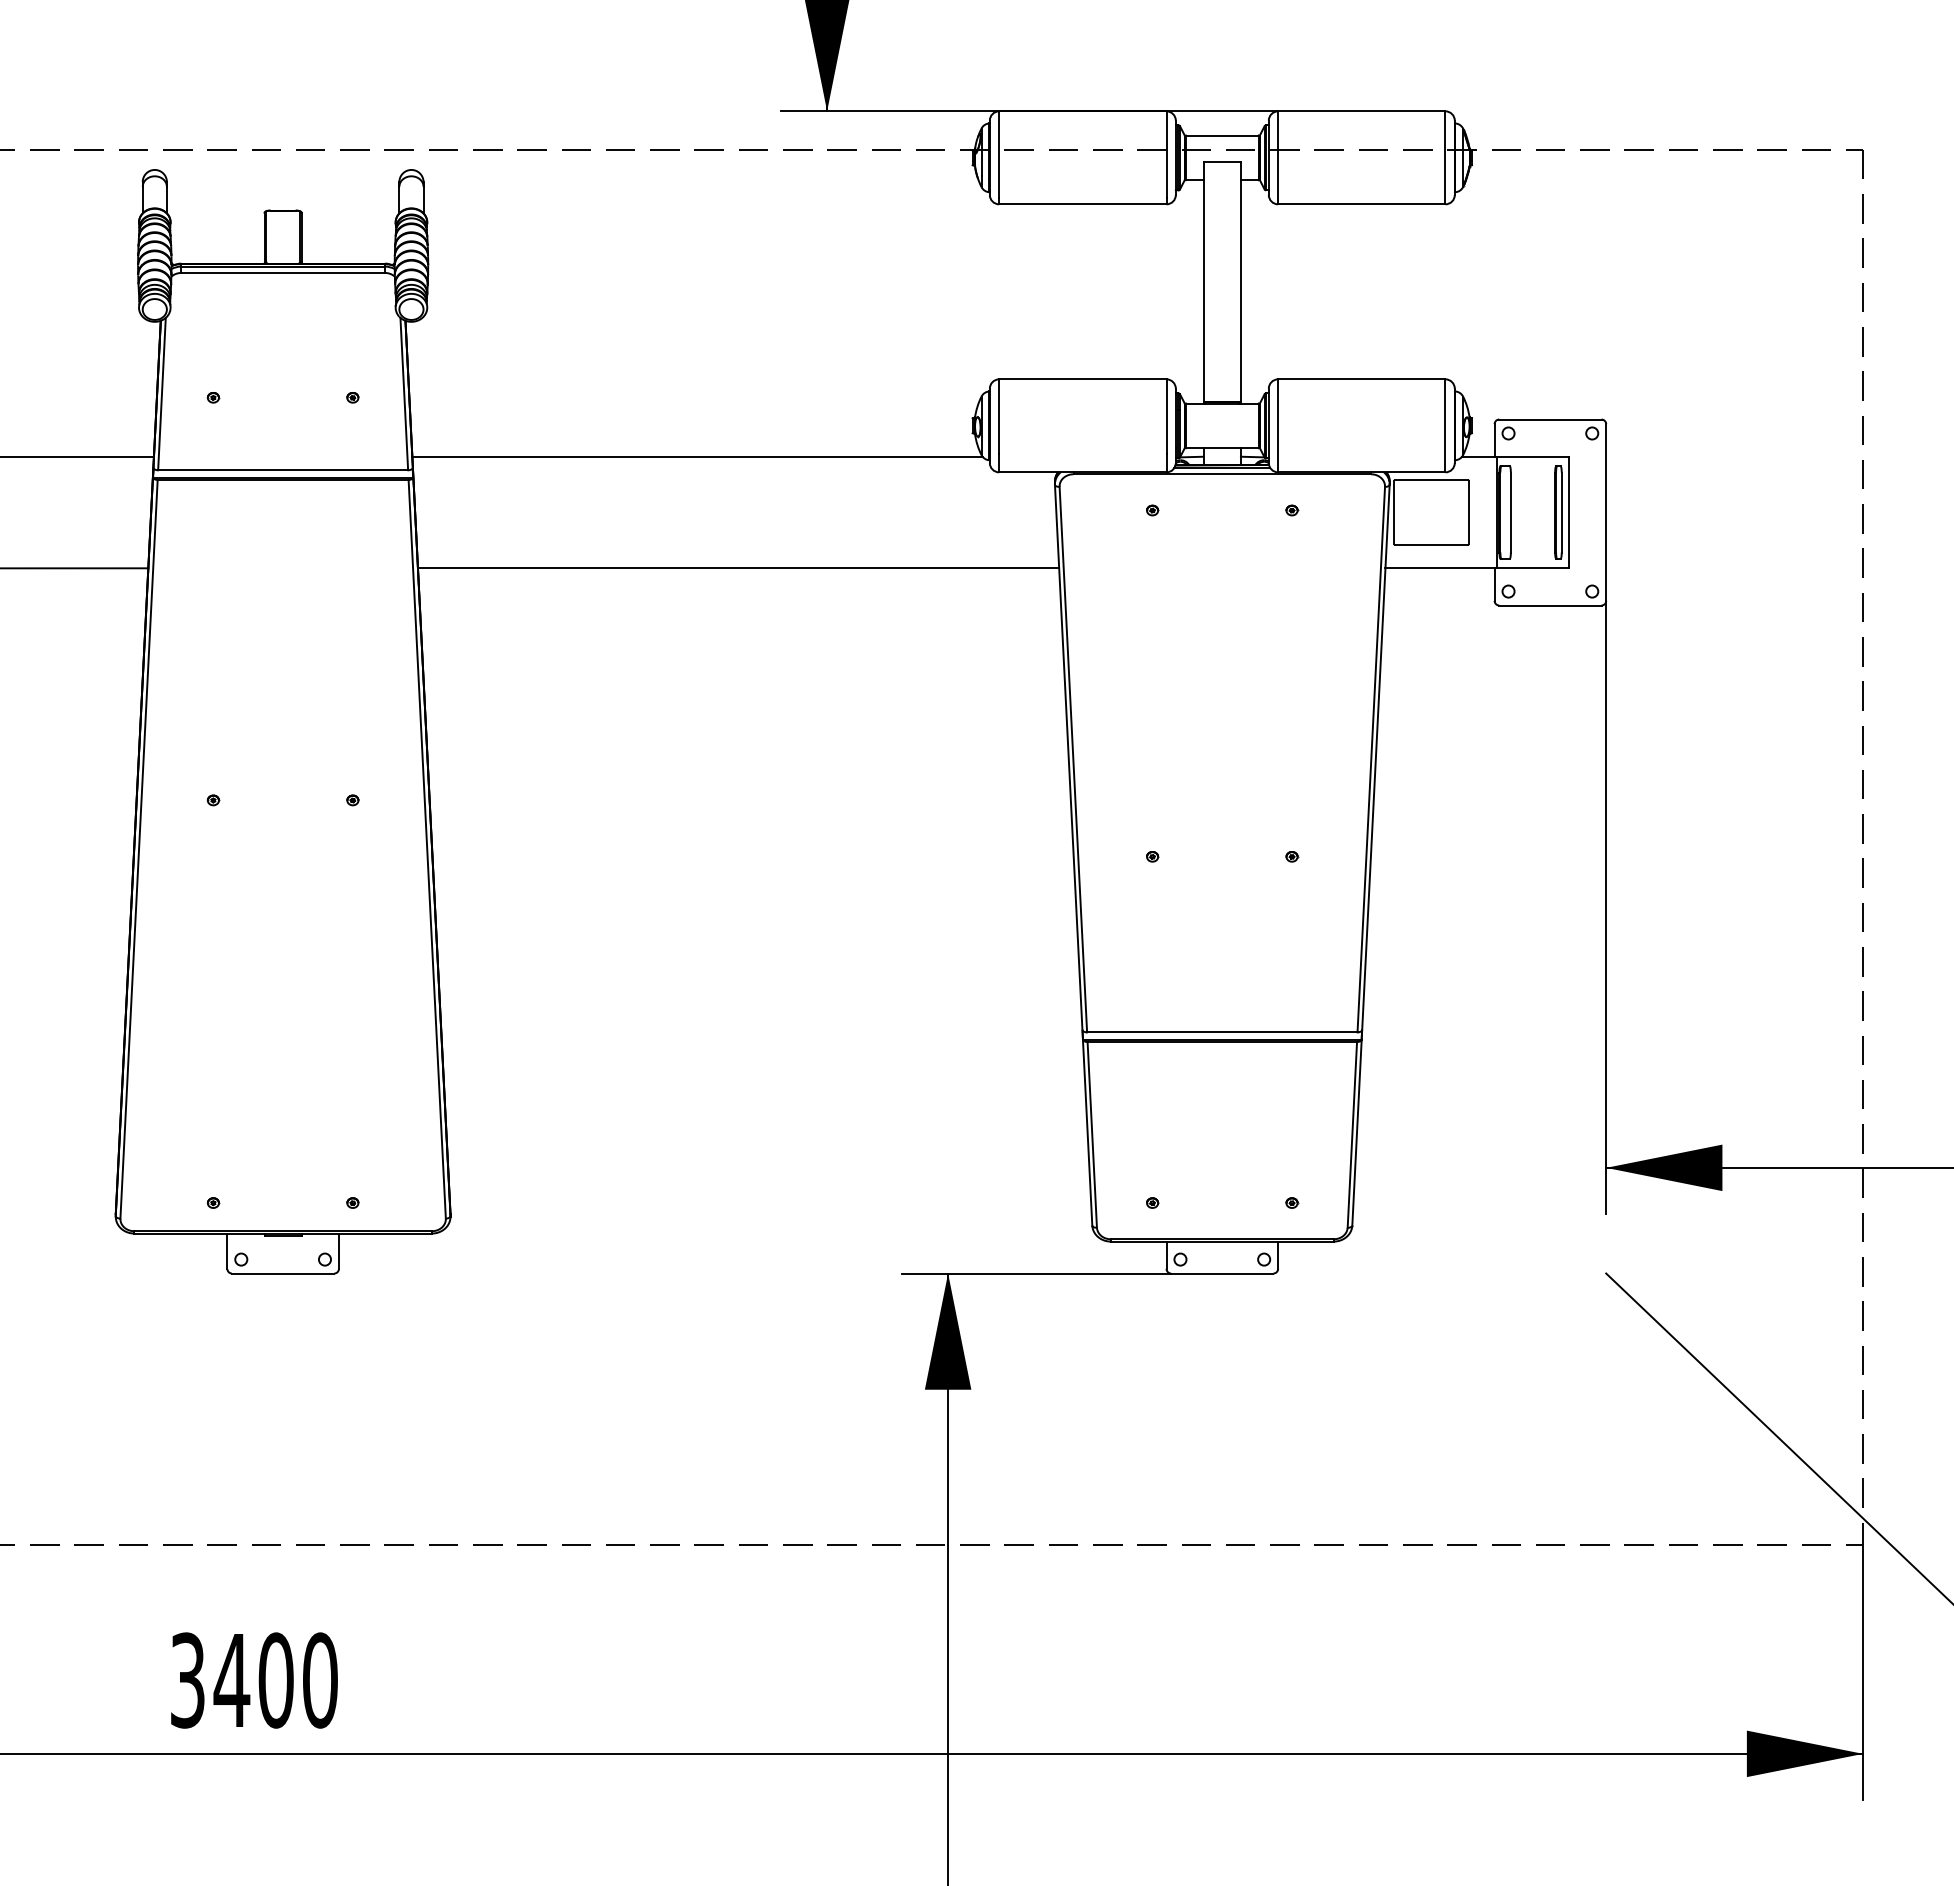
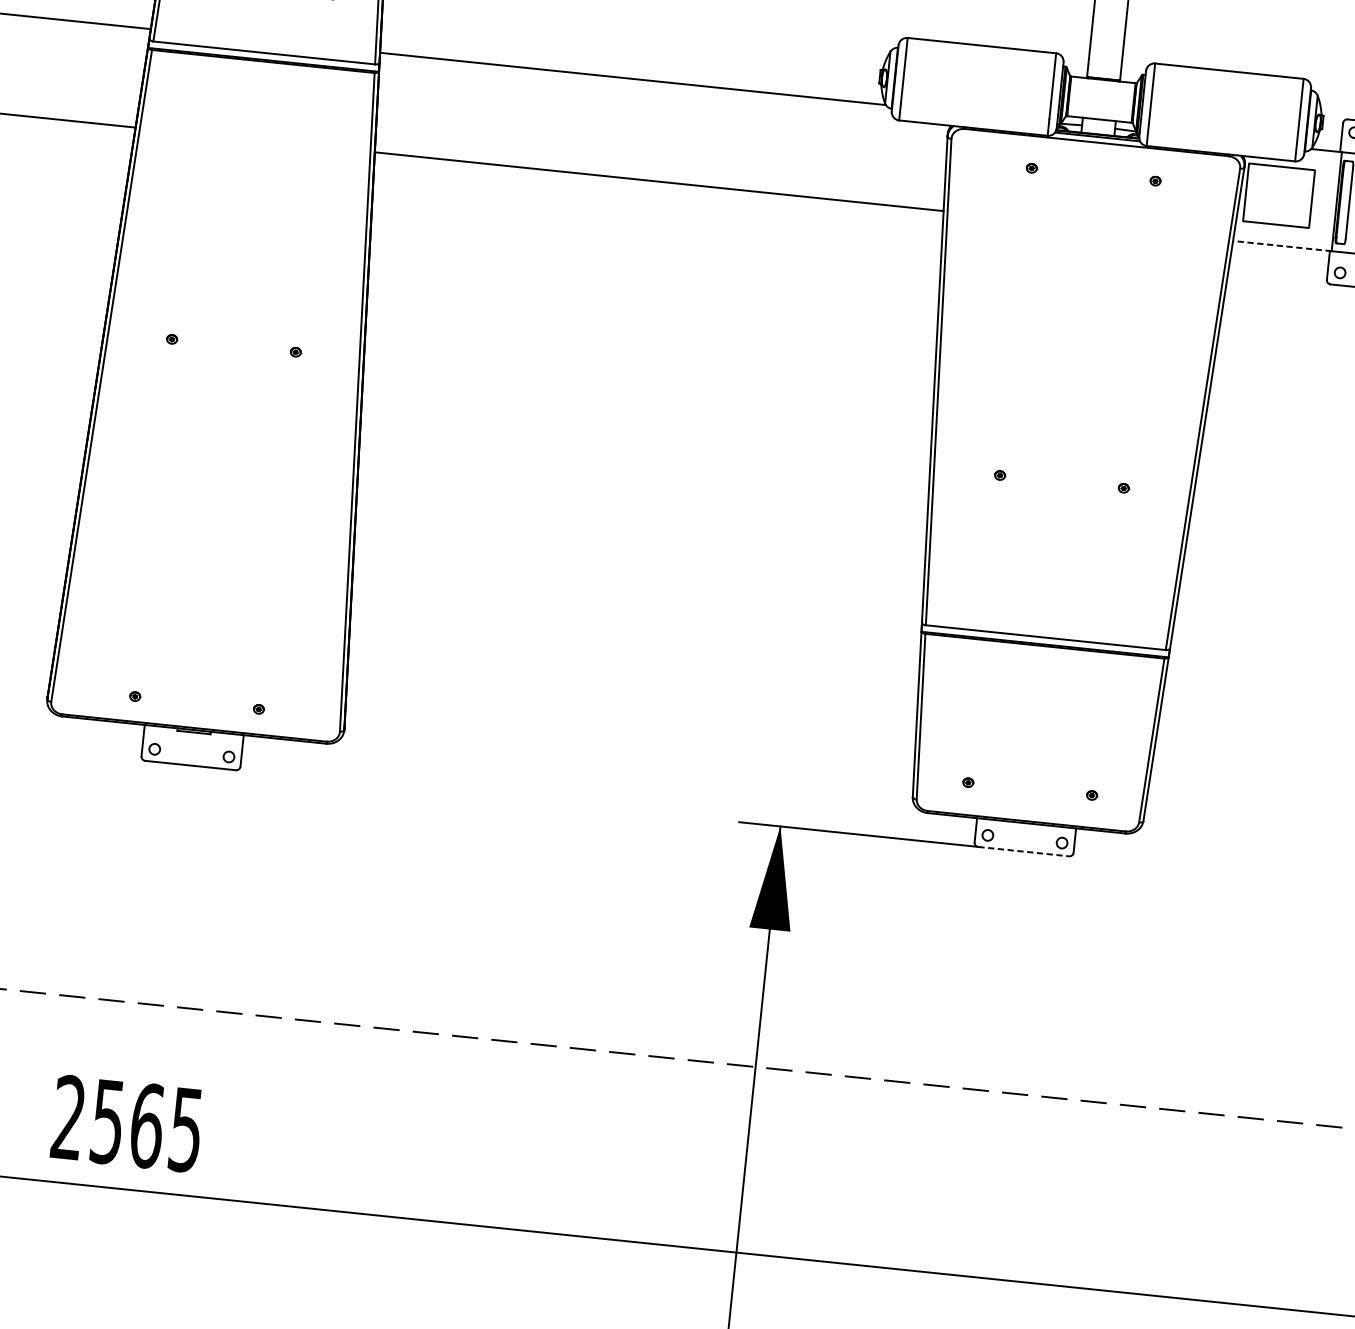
line: (1441, 568) -> (1282, 246), solid -> dashed
line: (1222, 1273) -> (1023, 851), solid -> dashed
text: (254, 1680) -> (127, 1123), 3400 -> 2565

